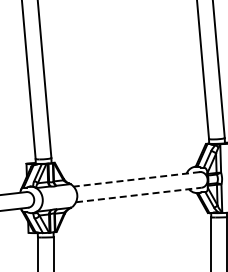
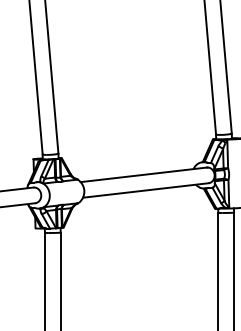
line: (136, 179) -> (143, 174), dashed -> solid
line: (139, 195) -> (146, 190), dashed -> solid

